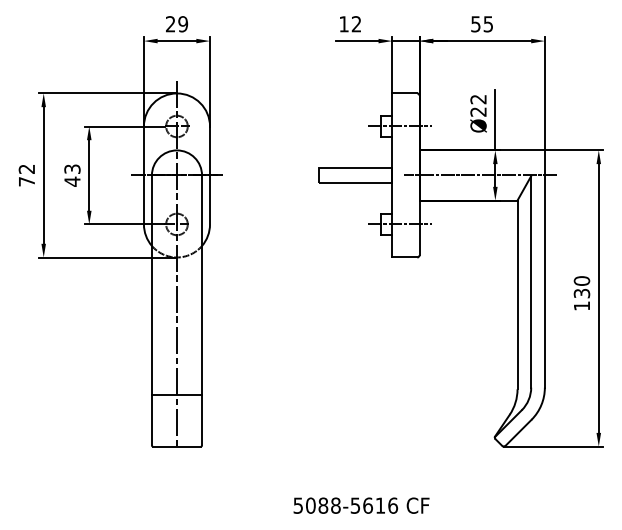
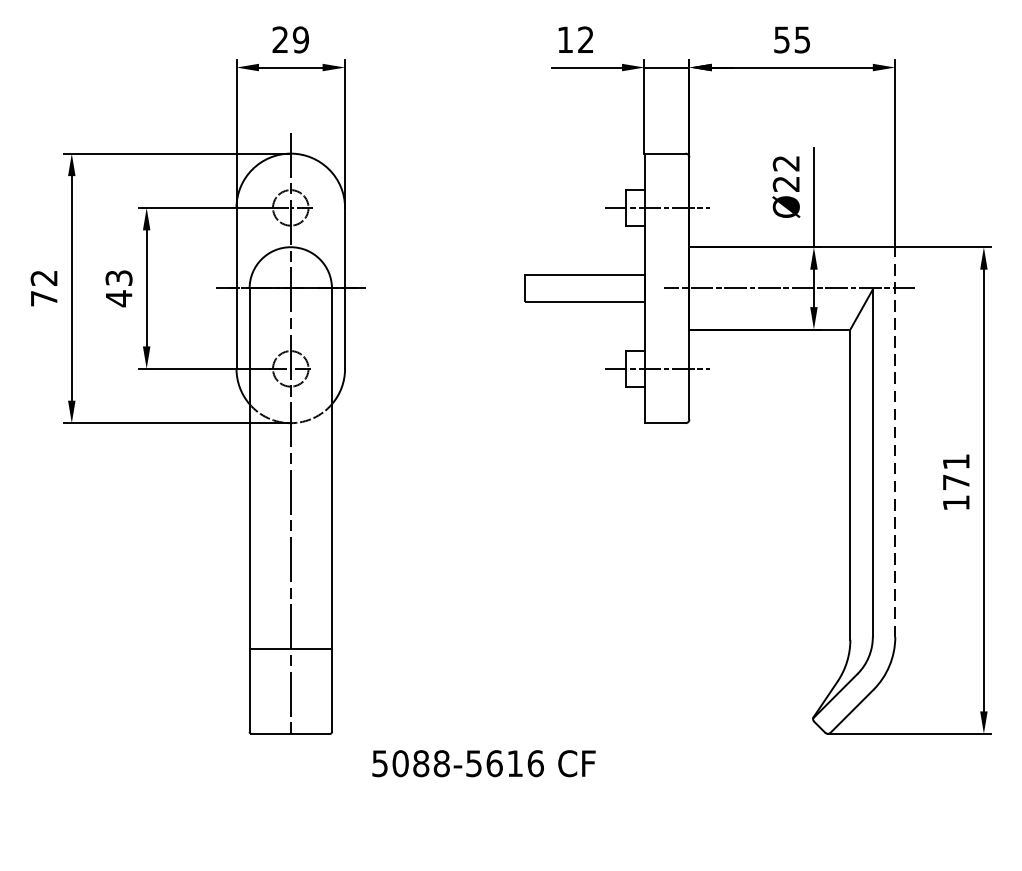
line: (544, 269) -> (894, 442), solid -> dashed
text: (581, 287) -> (955, 472), 130 -> 171
text: (361, 505) -> (483, 763), moved

